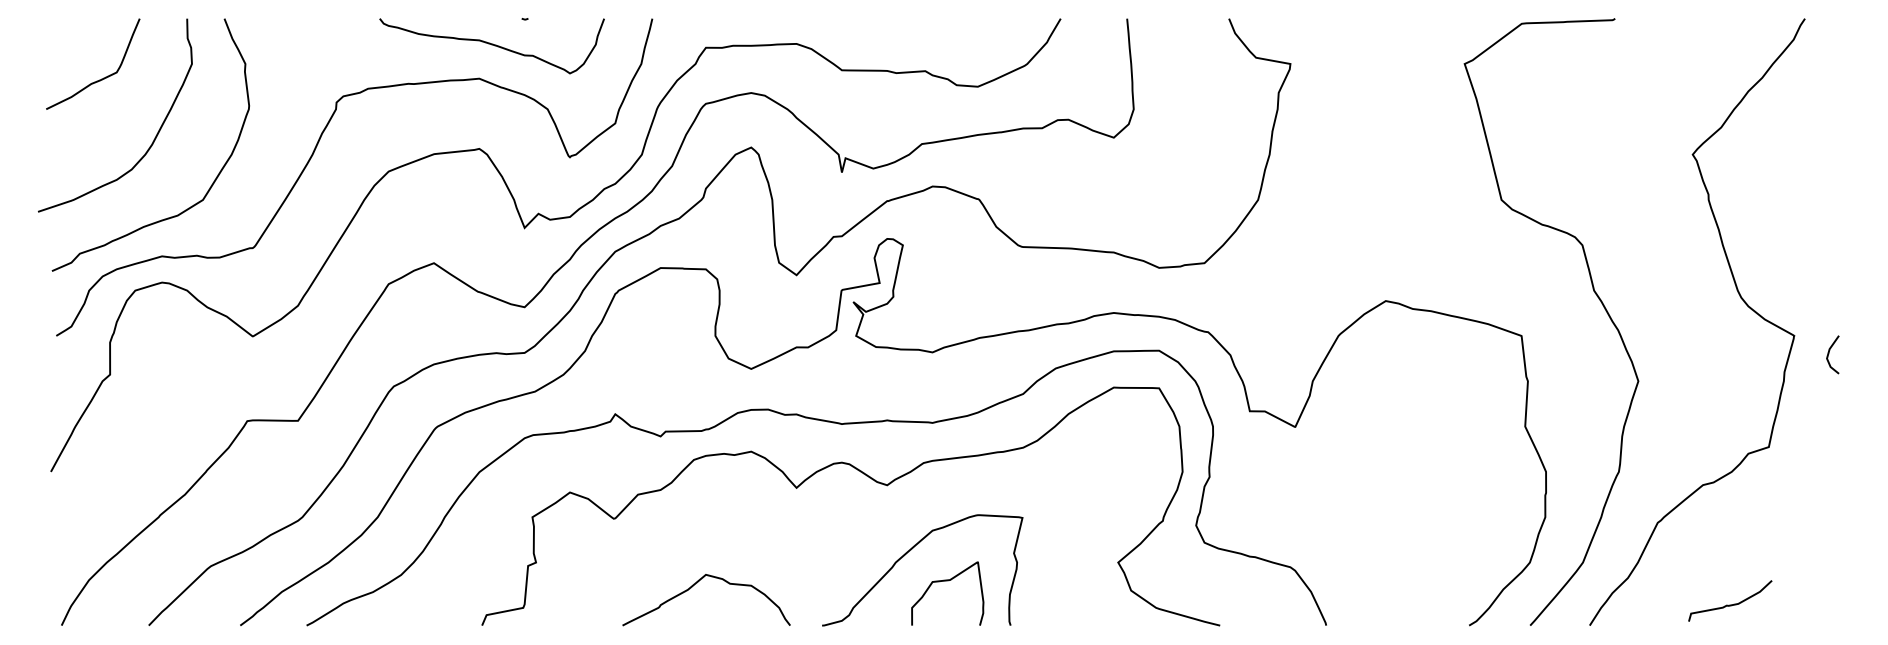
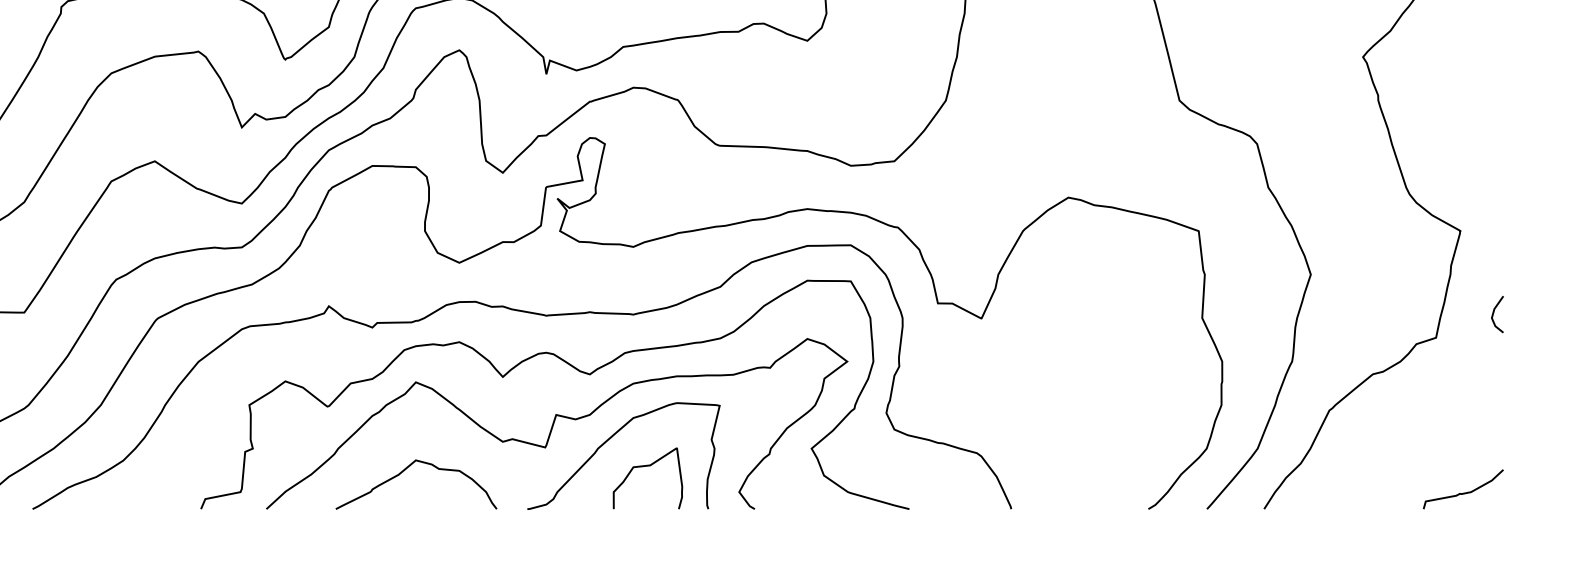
line: (1829, 354) -> (1494, 314), moved
curve: (850, 536) -> (554, 423), added
curve: (1730, 604) -> (1463, 492), moved

